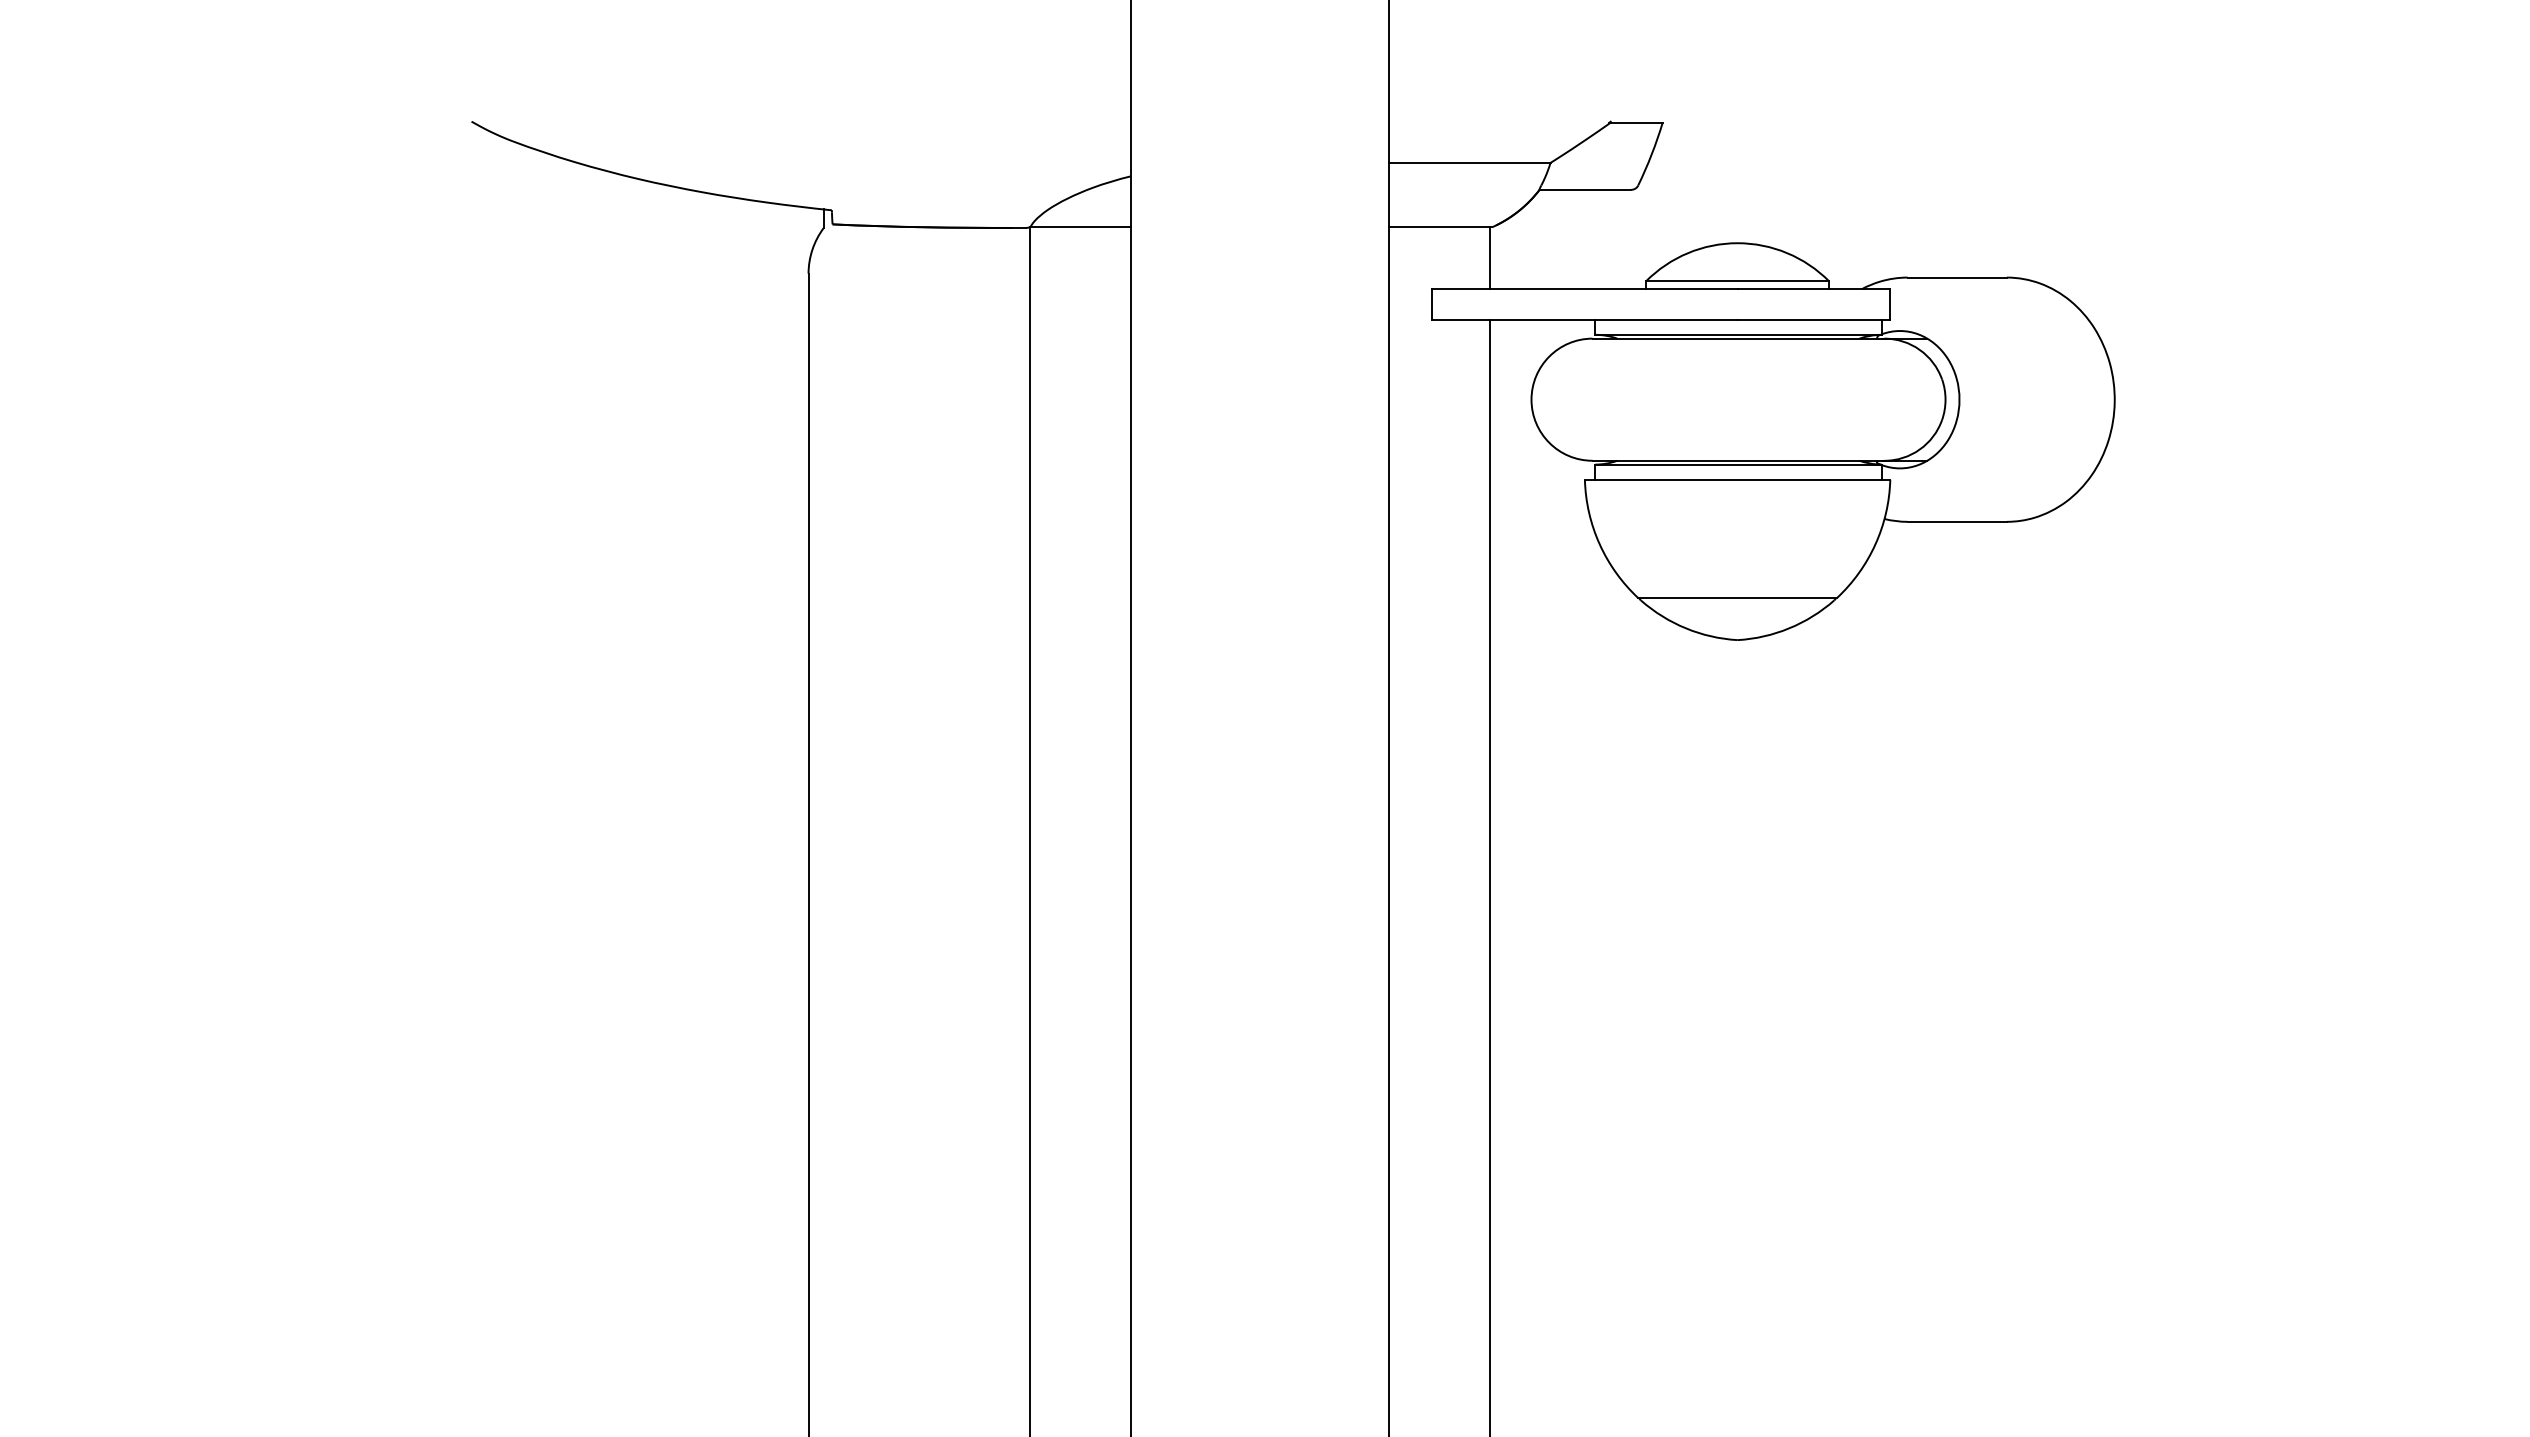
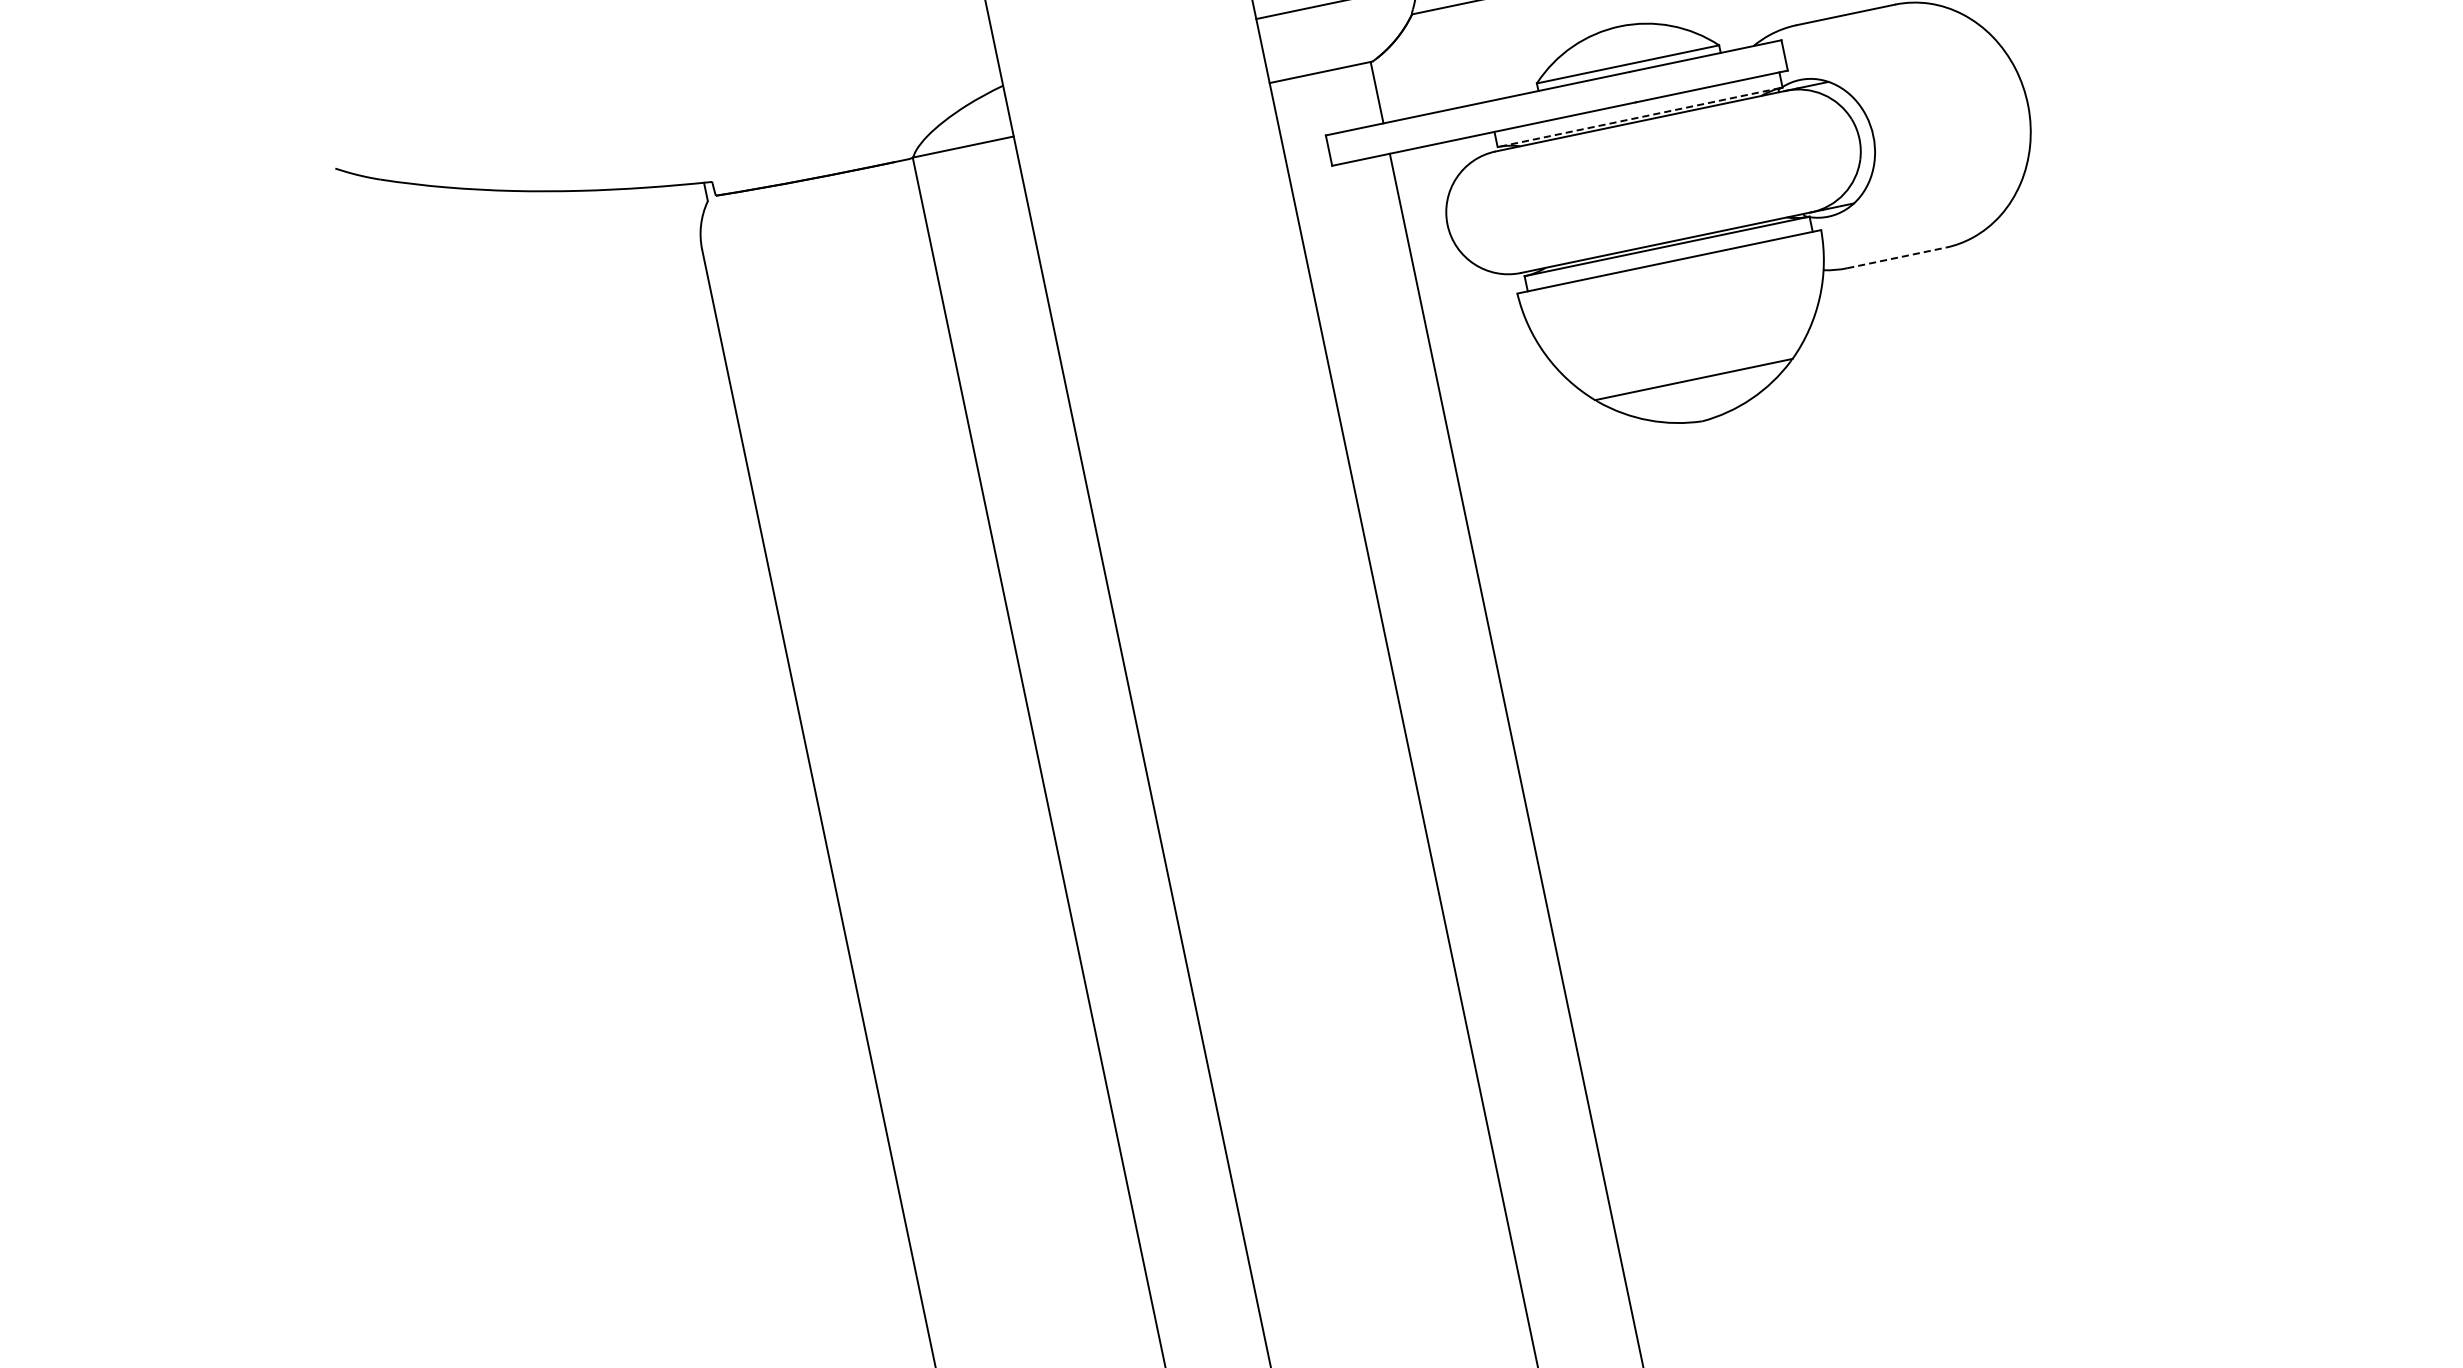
line: (1737, 334) -> (1638, 117), solid -> dashed
line: (1957, 521) -> (1896, 257), solid -> dashed

